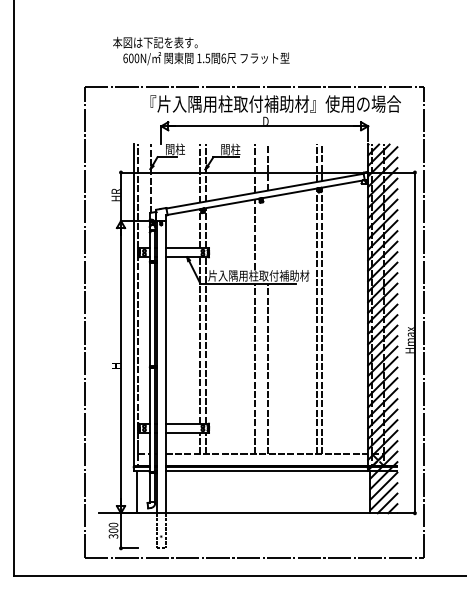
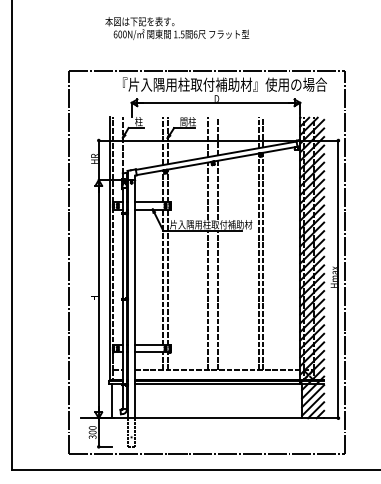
text: (201, 50) -> (177, 28), moved
text: (175, 149) -> (143, 121), 間柱 -> 柱
line: (267, 233) -> (218, 190), added

